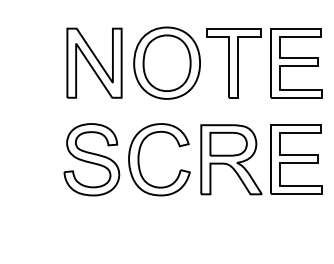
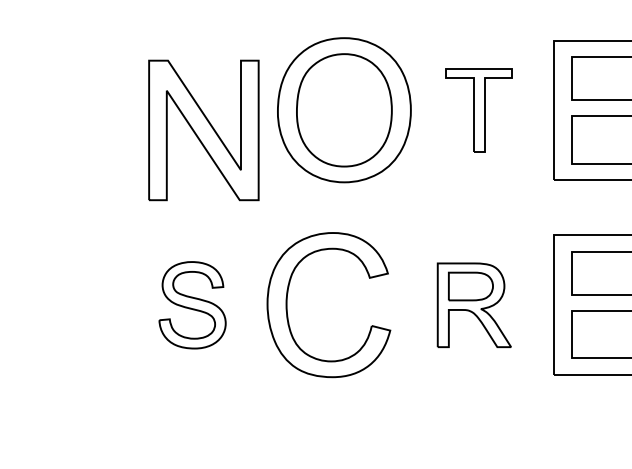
part: (94, 62) -> (203, 128), moved
part: (233, 63) -> (478, 110), size x0.6
part: (91, 159) -> (191, 304), size x0.6
part: (231, 159) -> (474, 304), size x0.6

